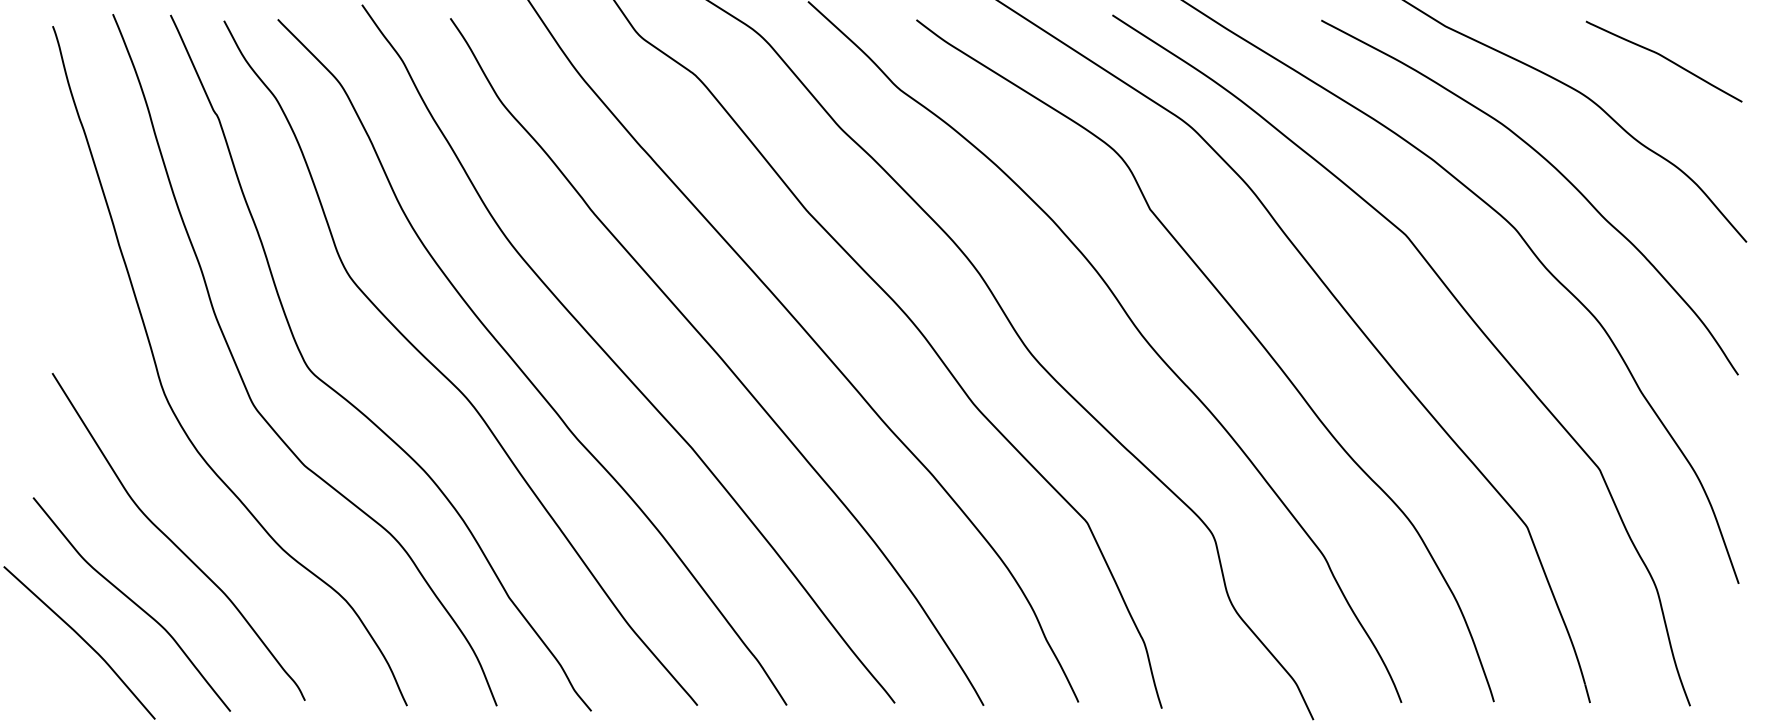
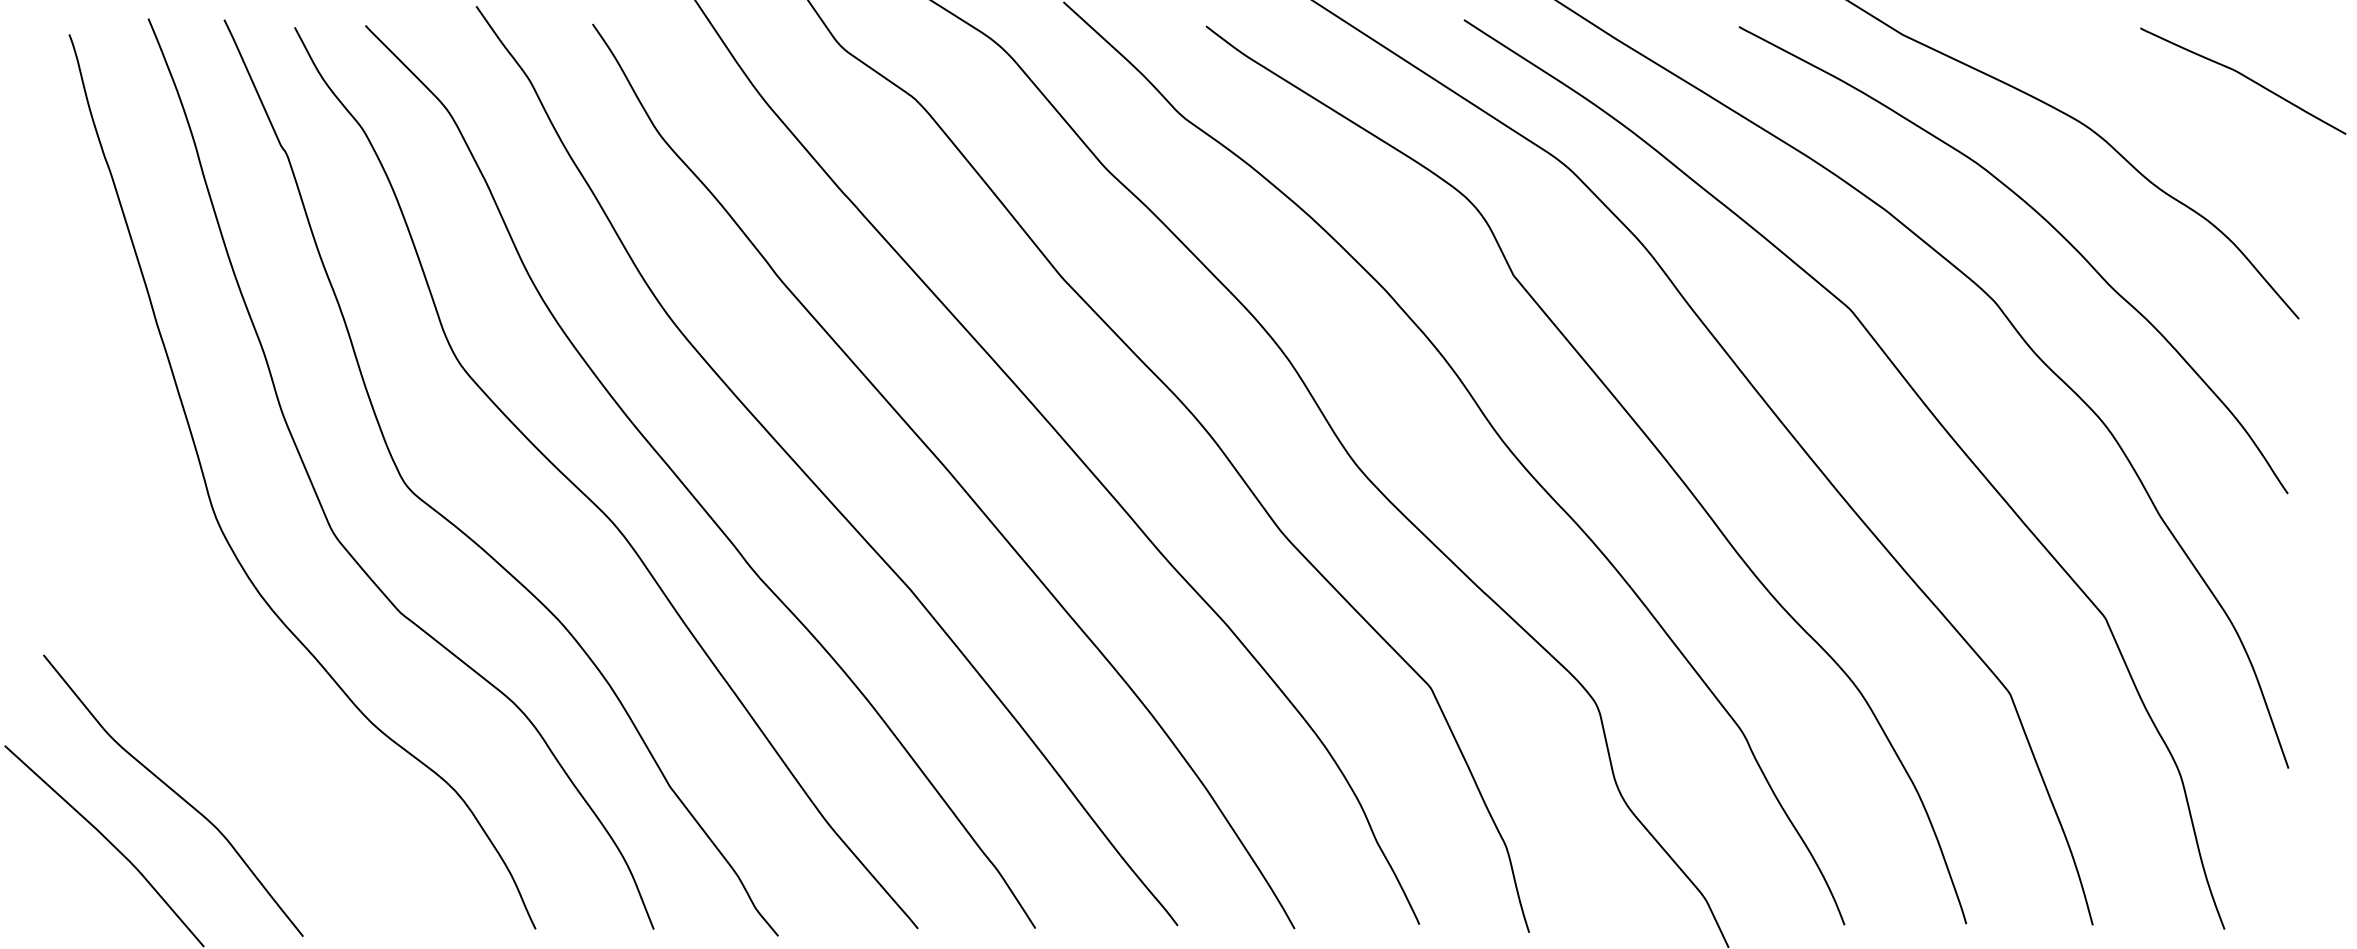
curve: (1665, 58) -> (2244, 77), moved
curve: (173, 541) -> (227, 712), removed

